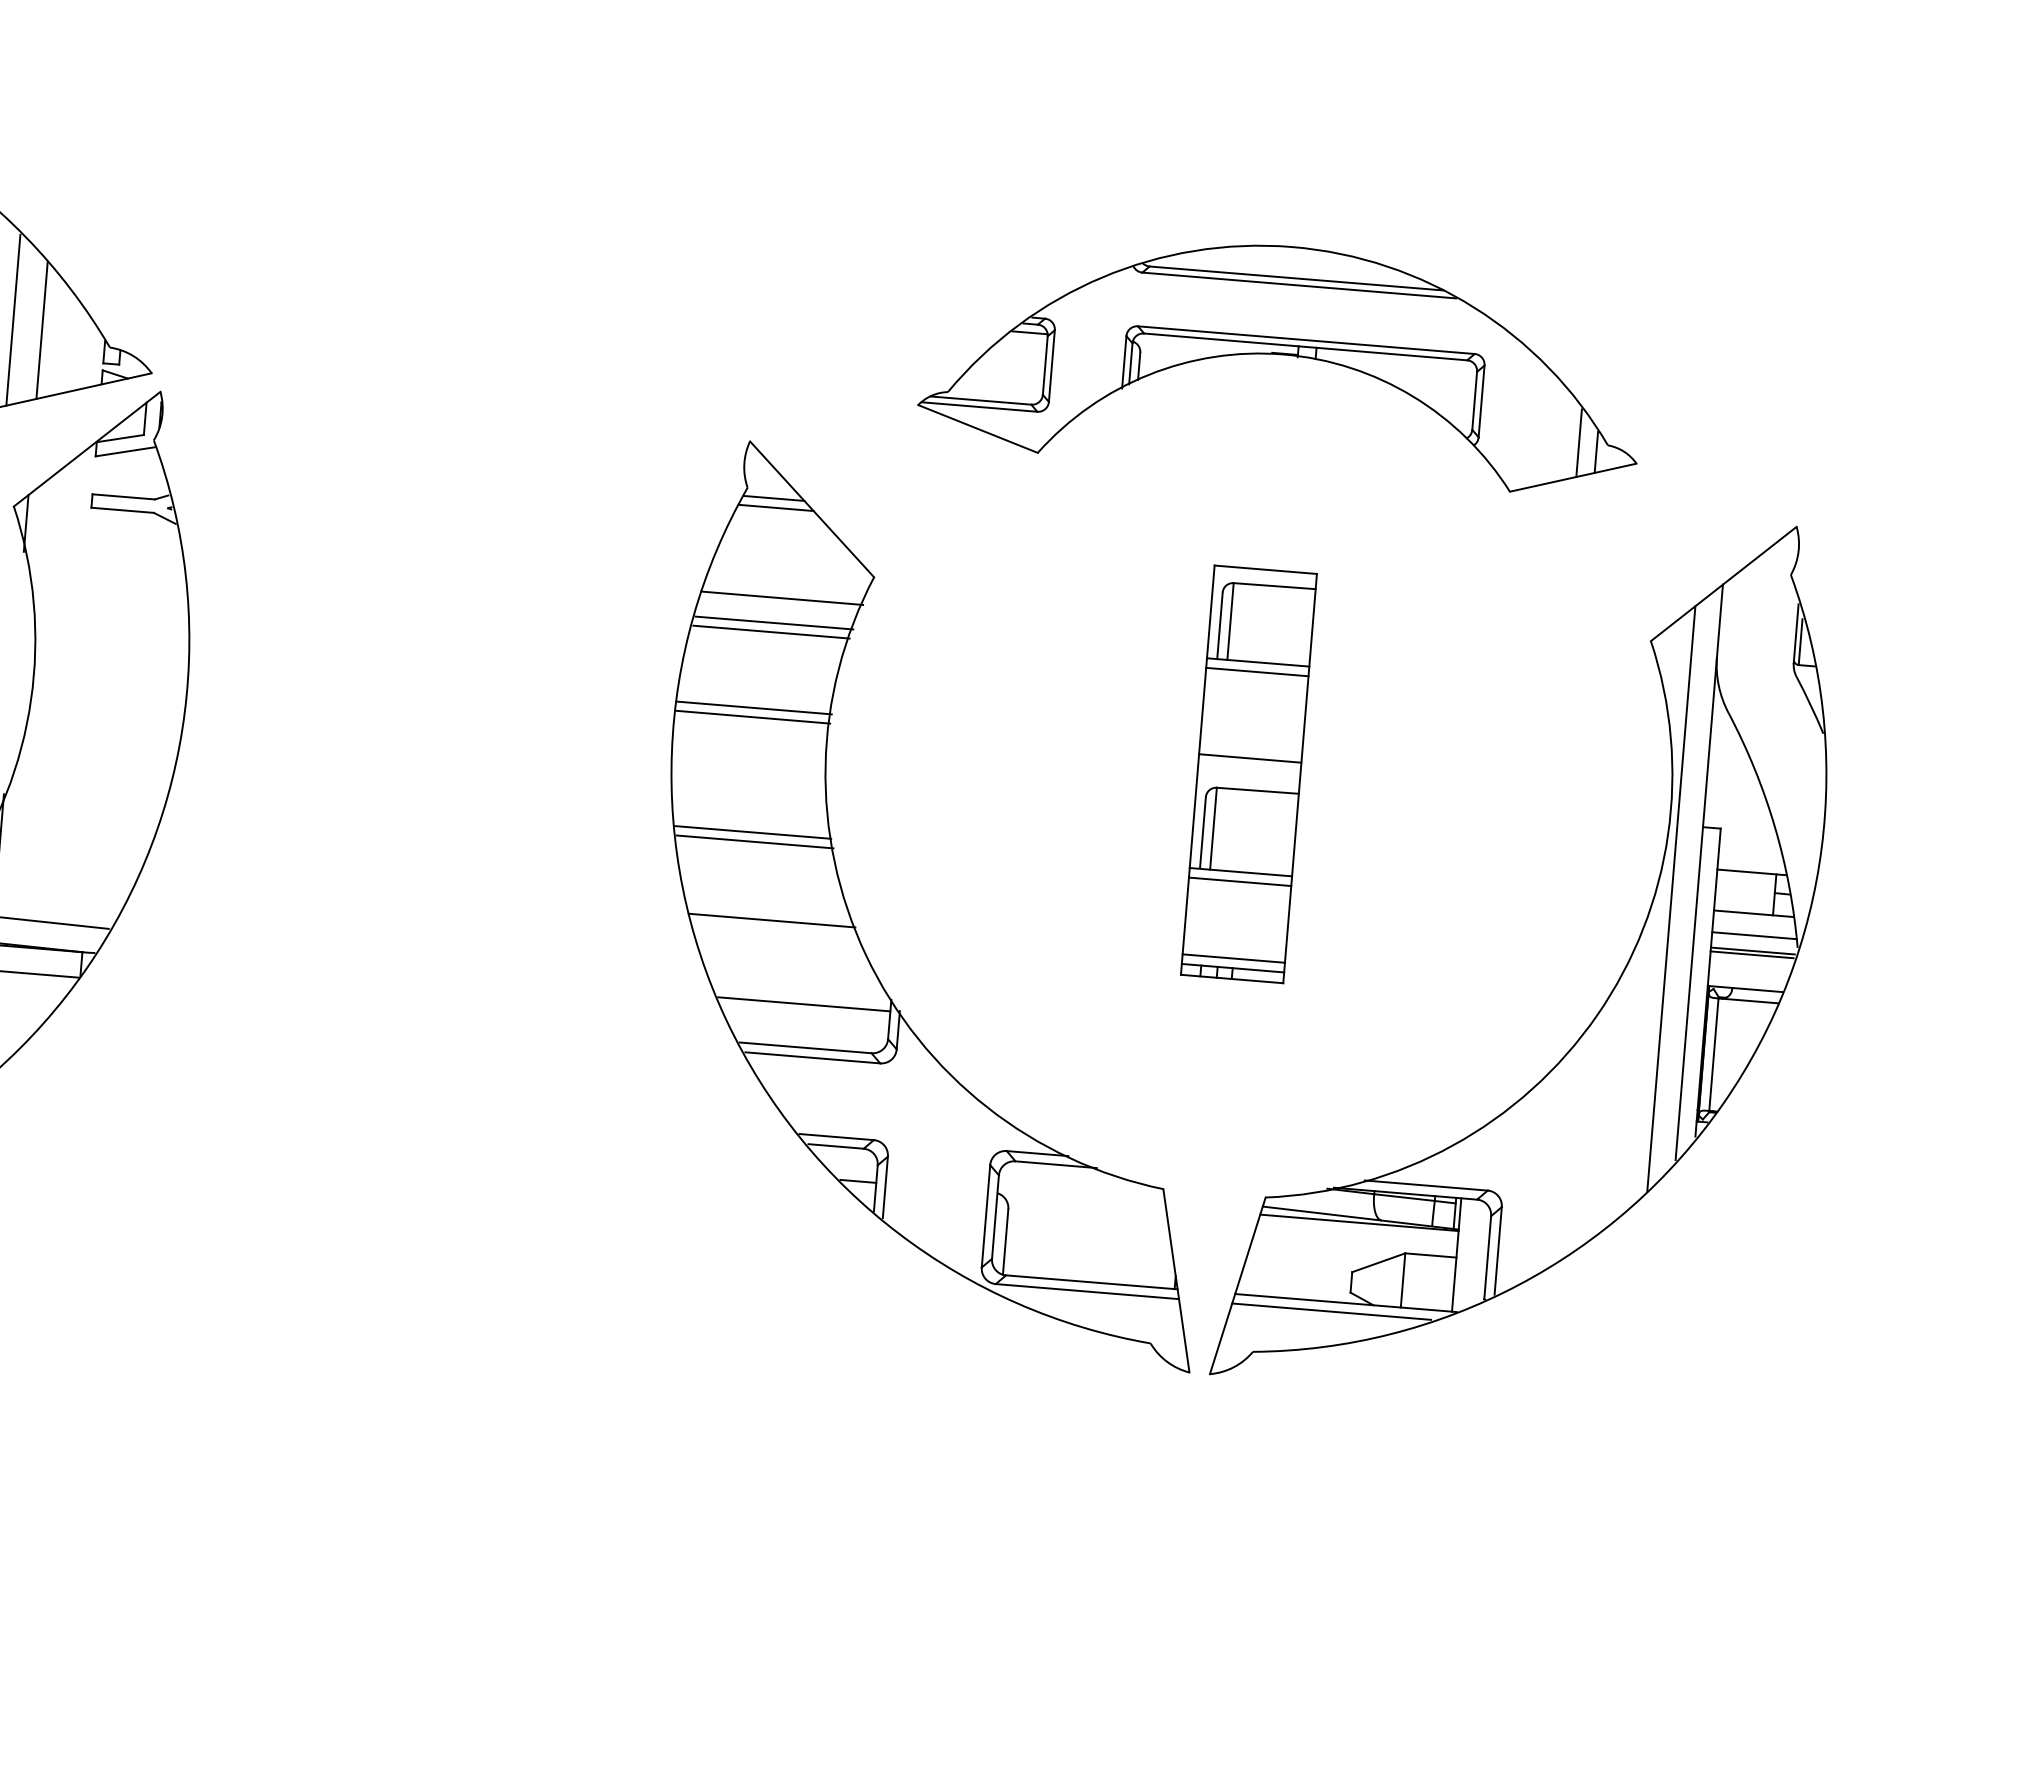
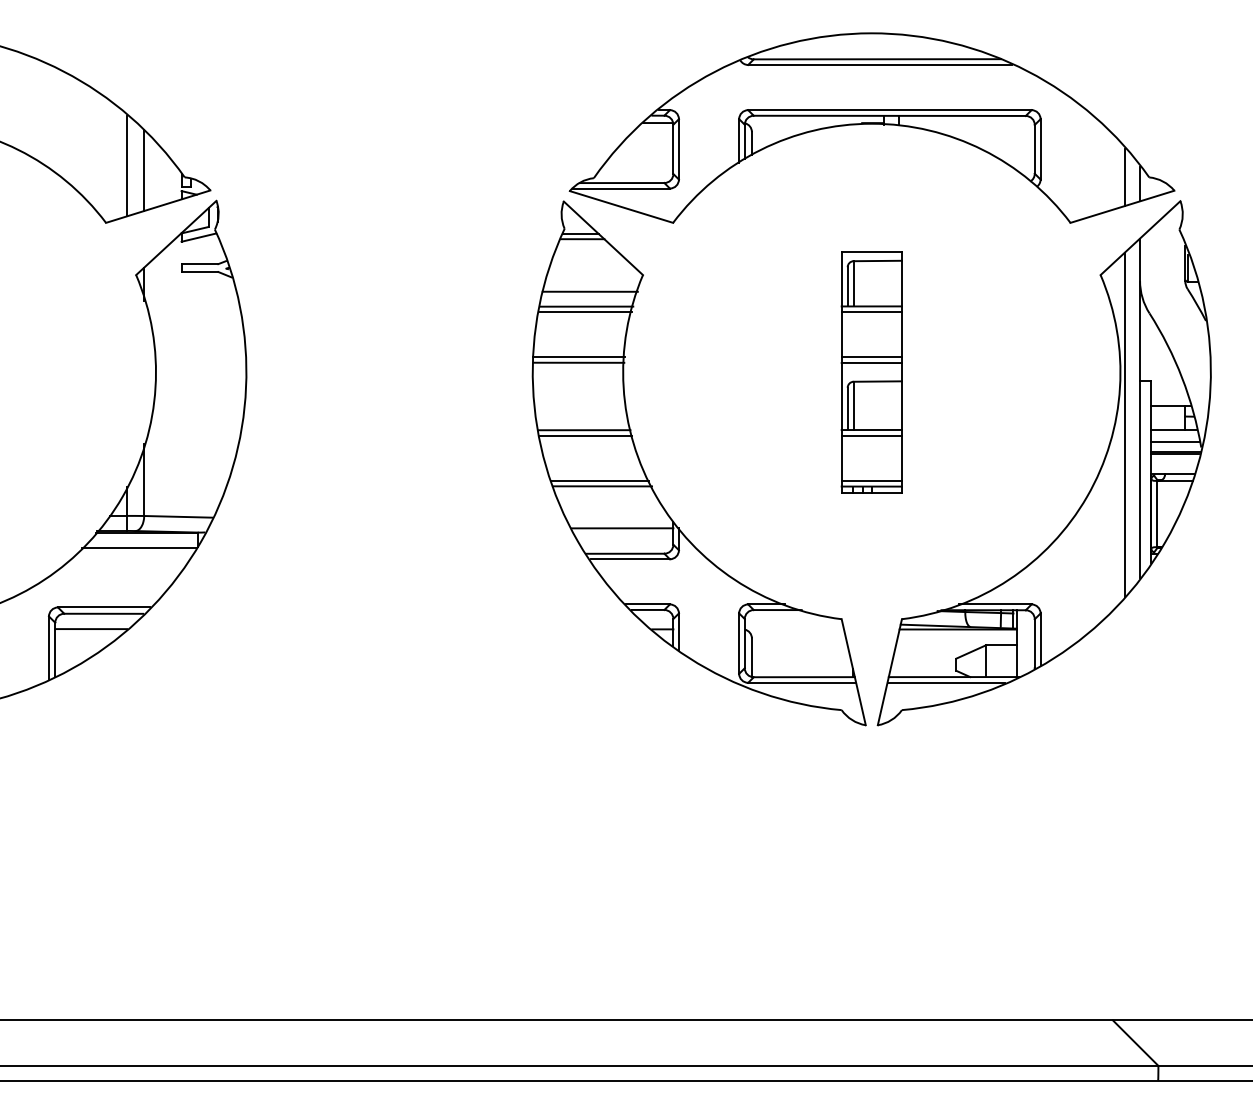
part: (1282, 358) -> (871, 127), size x1.43
line: (1250, 749) -> (871, 357), added
line: (775, 930) -> (602, 486), added

